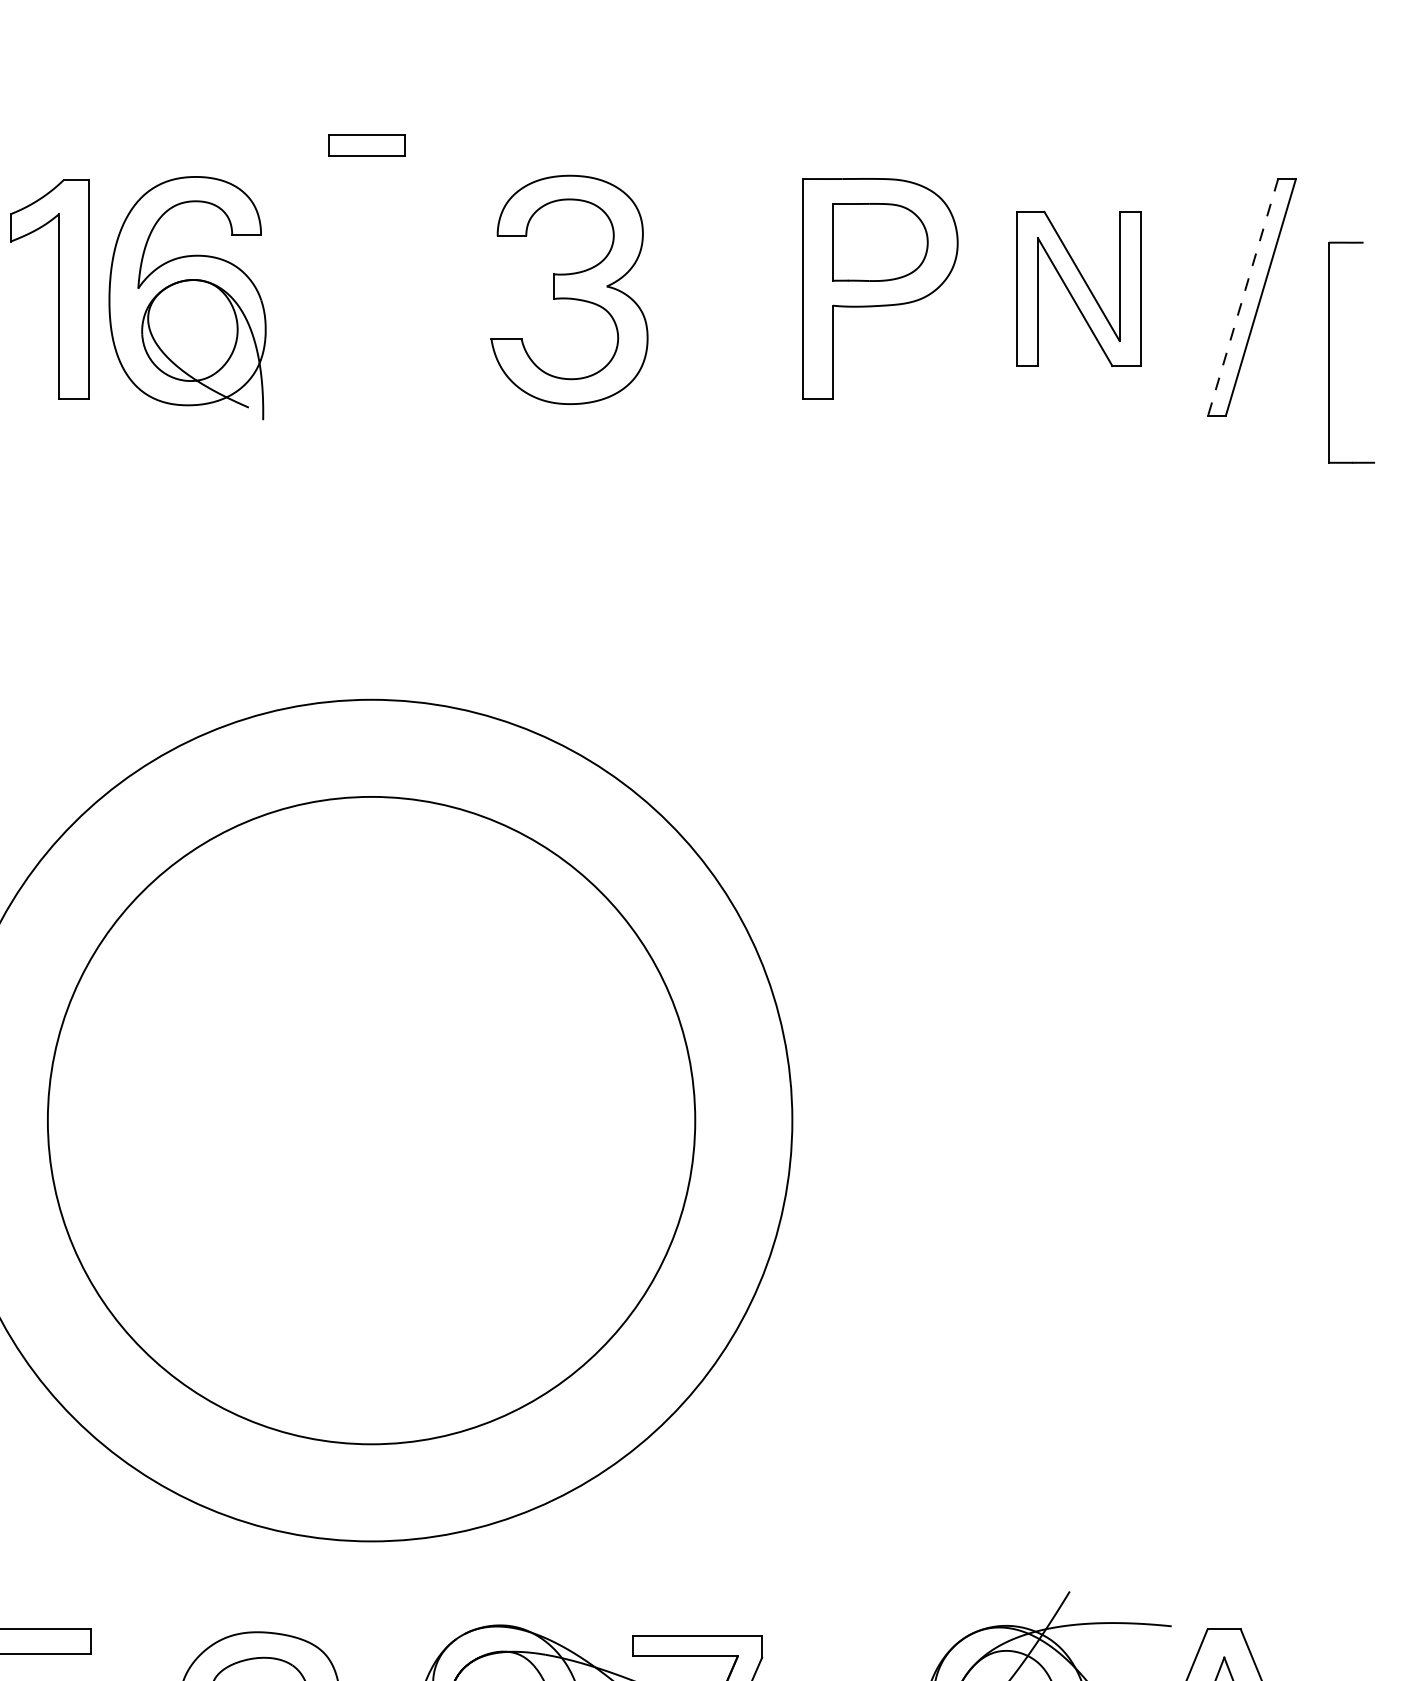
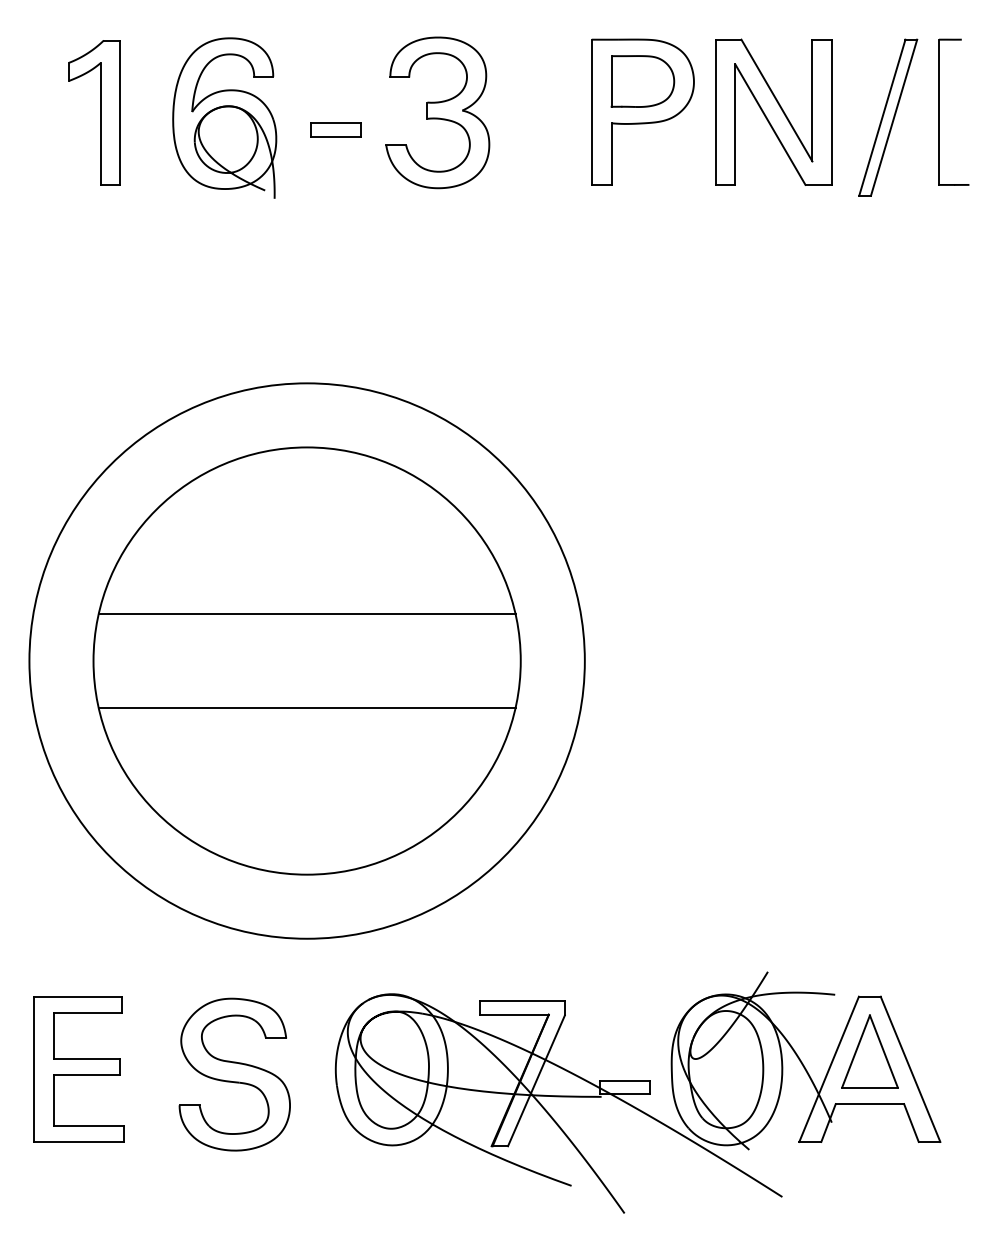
part: (366, 143) -> (335, 129), moved
part: (1078, 287) -> (773, 111), size x1.43
part: (187, 296) -> (224, 117), moved
line: (1243, 298) -> (882, 118), dashed -> solid
part: (1329, 351) -> (939, 111), moved
line: (370, 1050) -> (306, 614), added
line: (370, 1192) -> (306, 708), added

